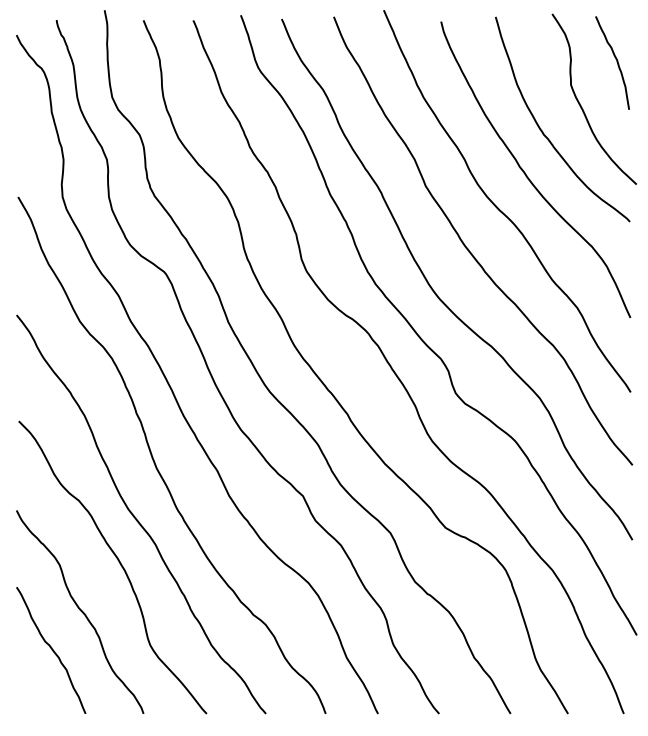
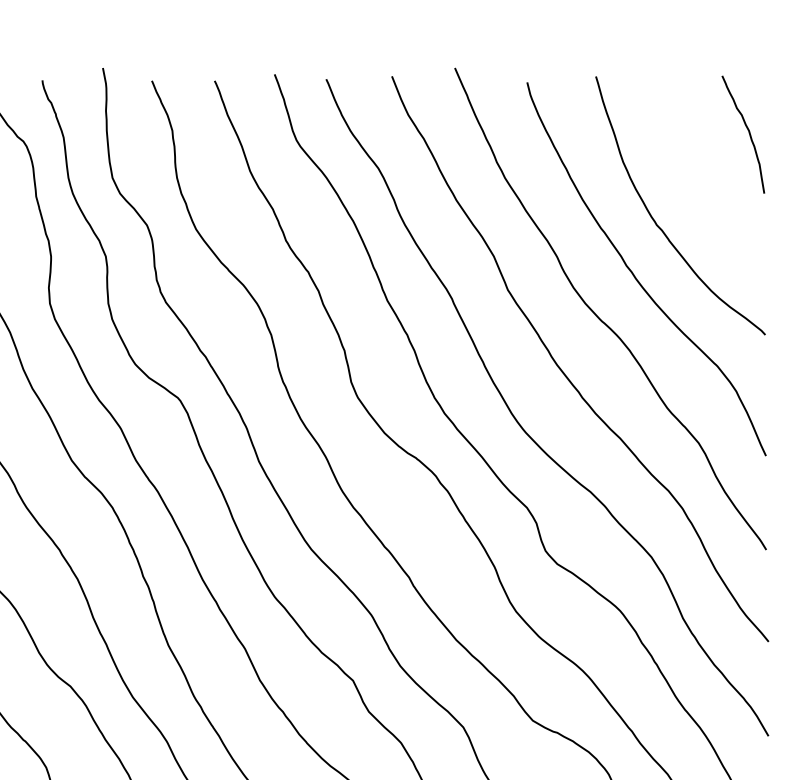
curve: (581, 105) -> (704, 188), removed

